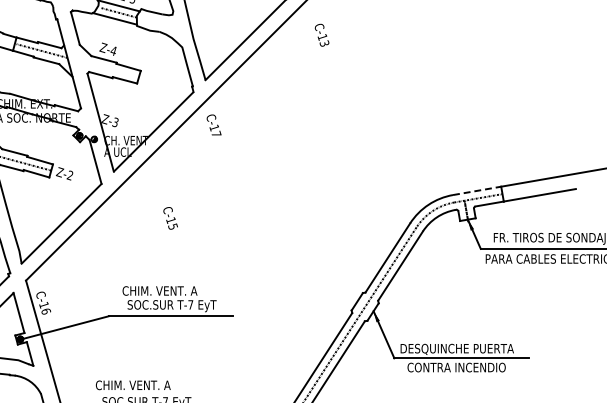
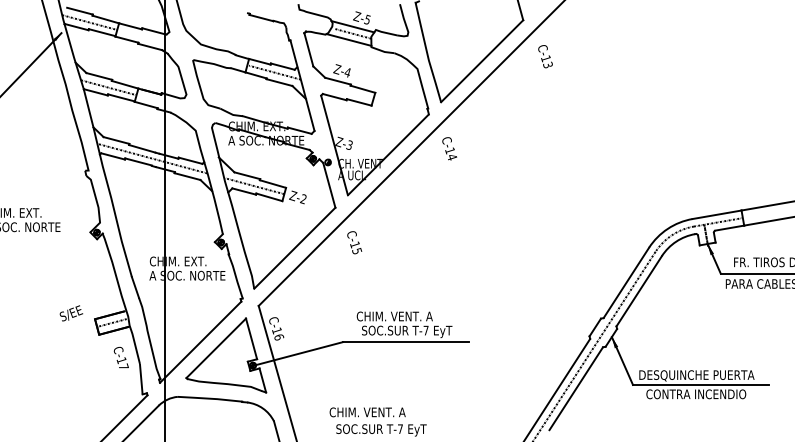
text: (322, 35) -> (545, 56), moved
text: (216, 133) -> (452, 156), C-17 -> C-14
line: (477, 190) -> (717, 214), dashed -> solid
text: (170, 218) -> (354, 242), moved

